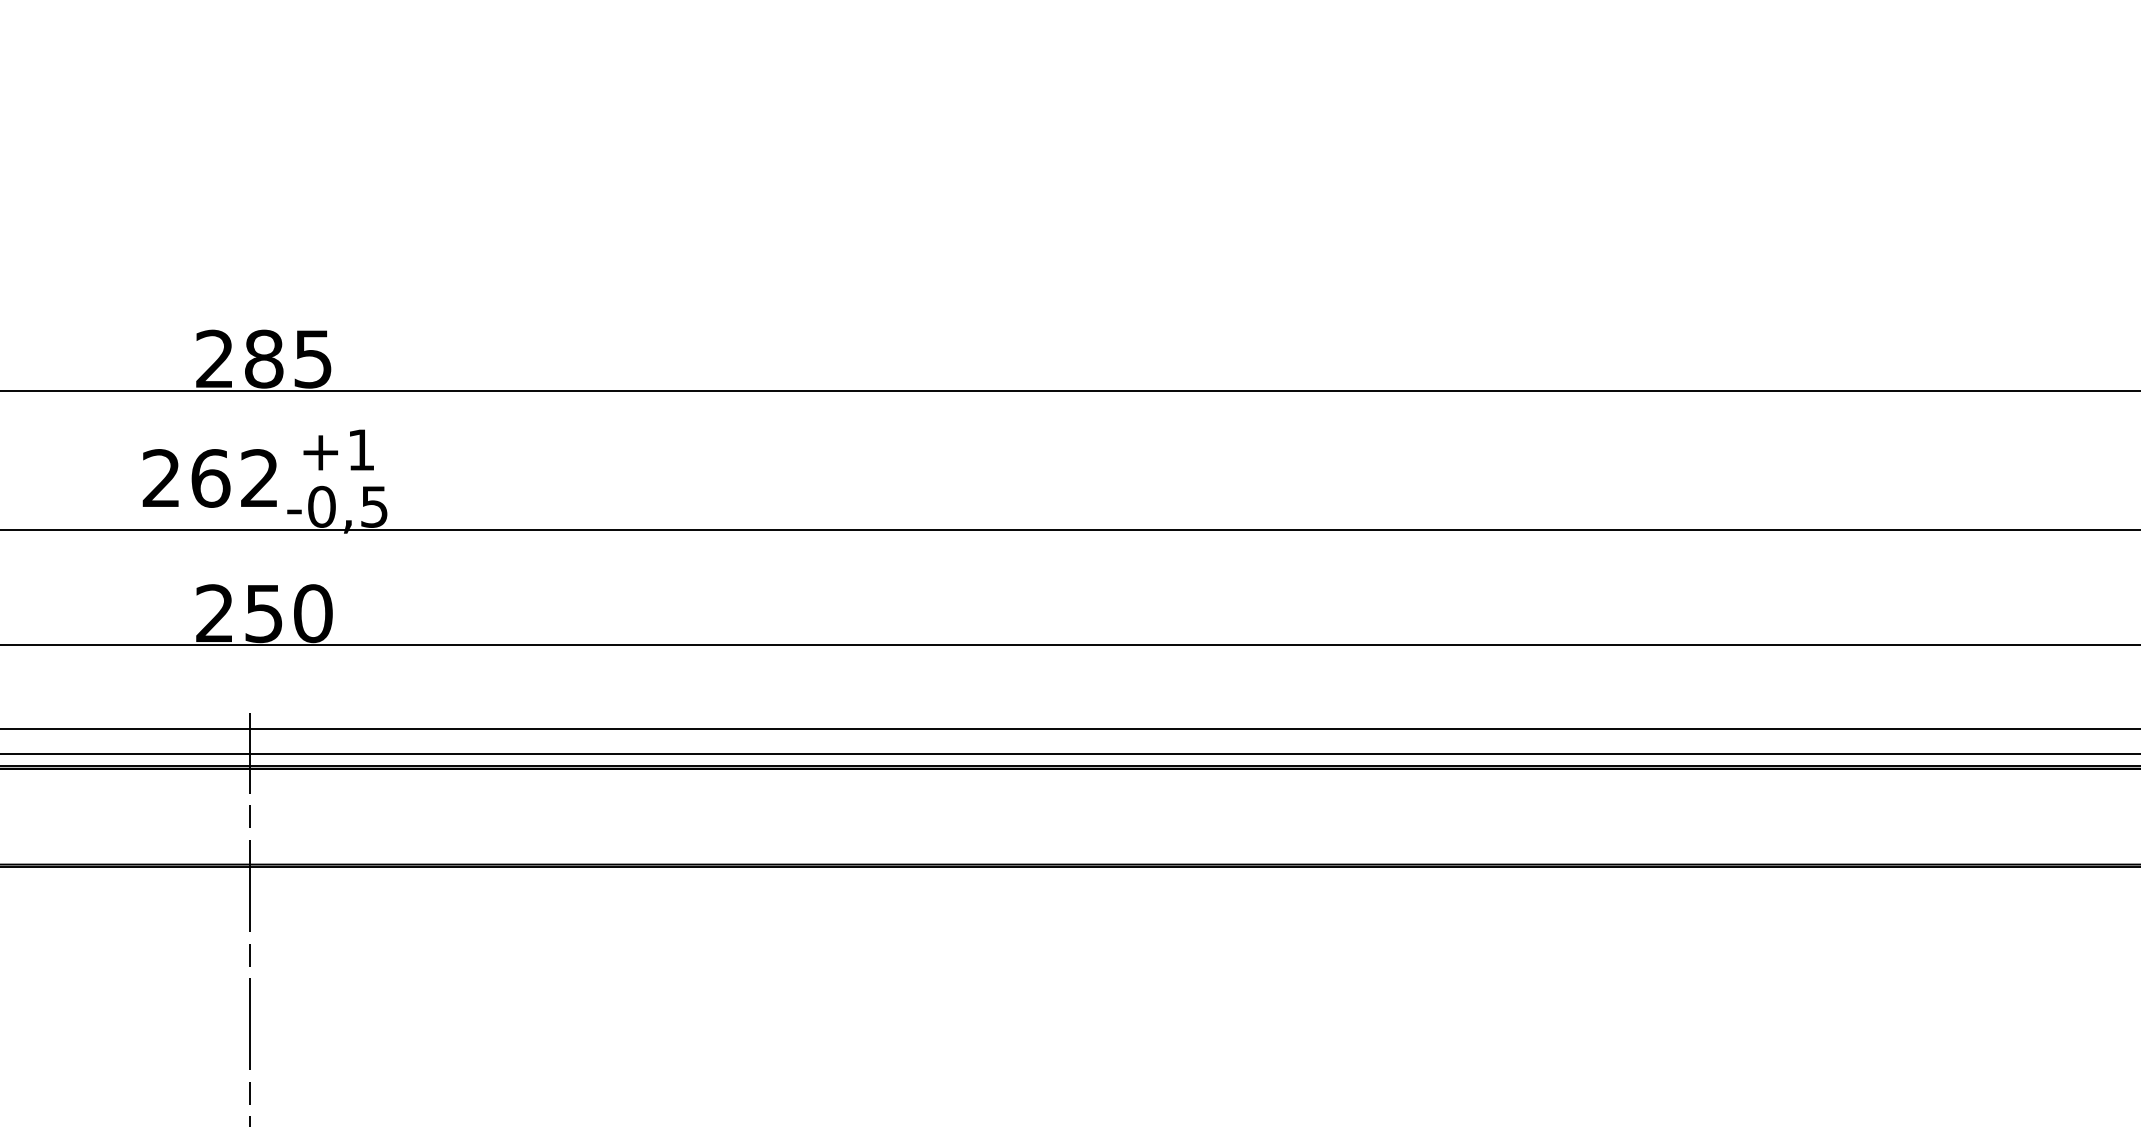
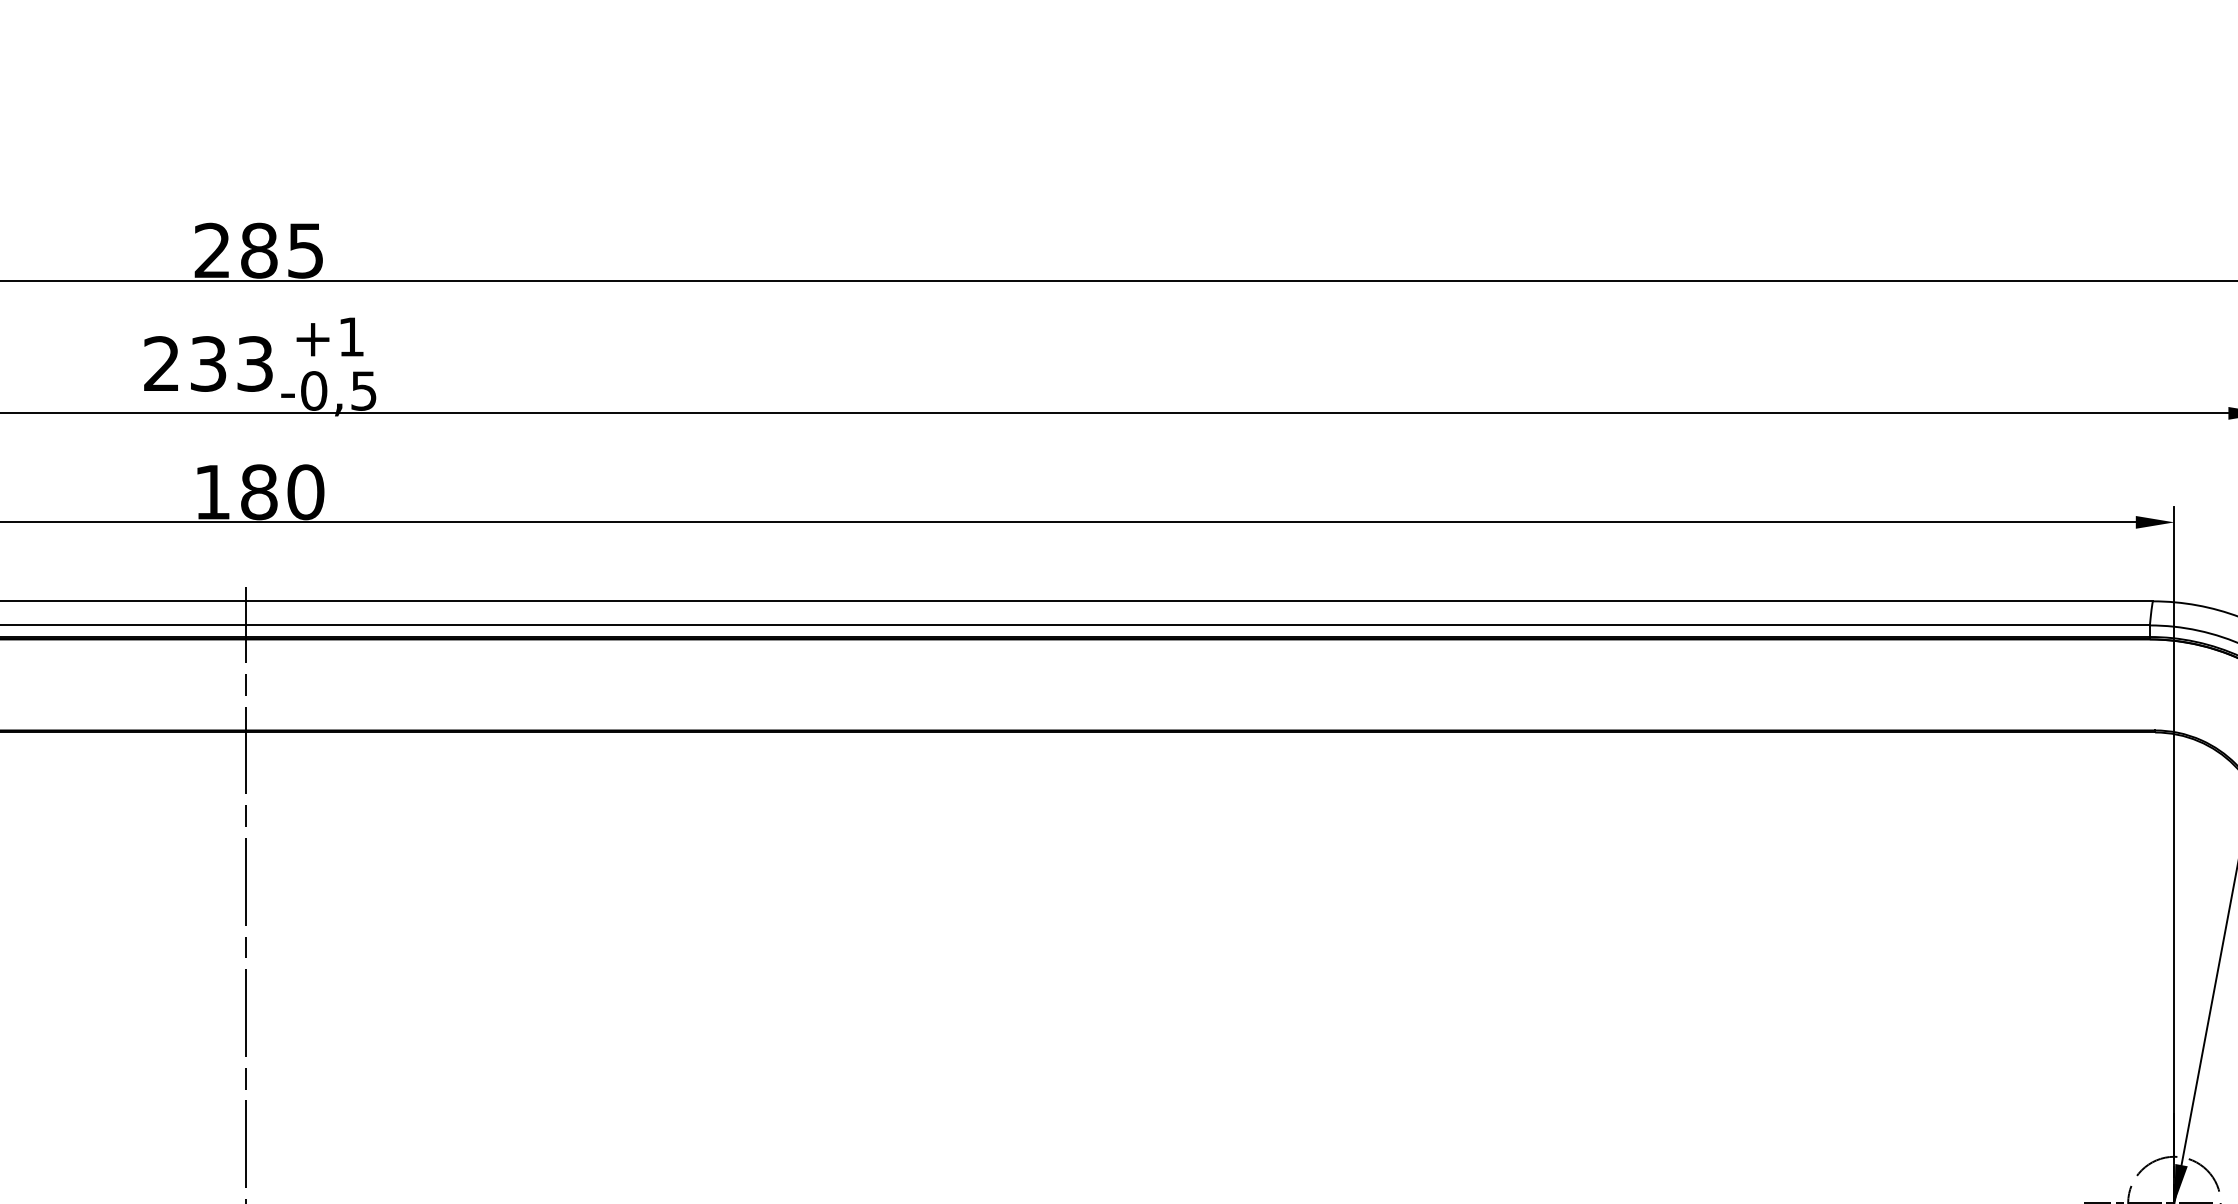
text: (234, 477) -> (231, 363), 262 -> 233
text: (239, 613) -> (235, 492), 250 -> 180

